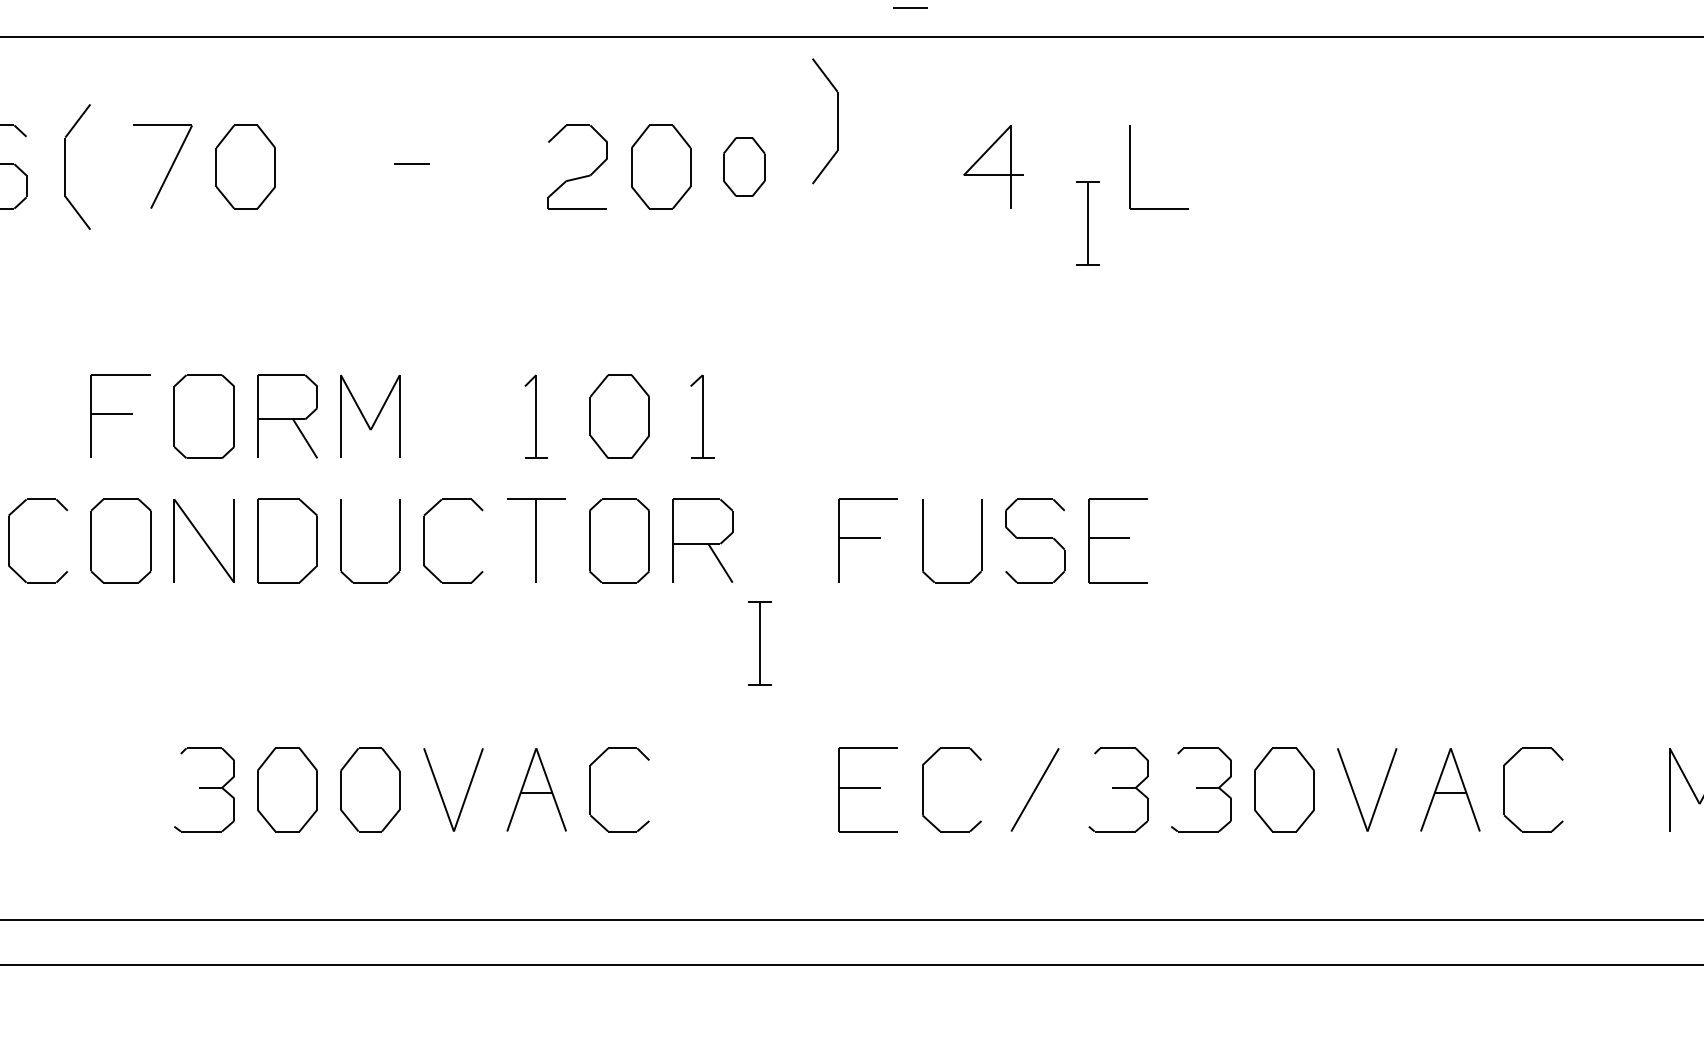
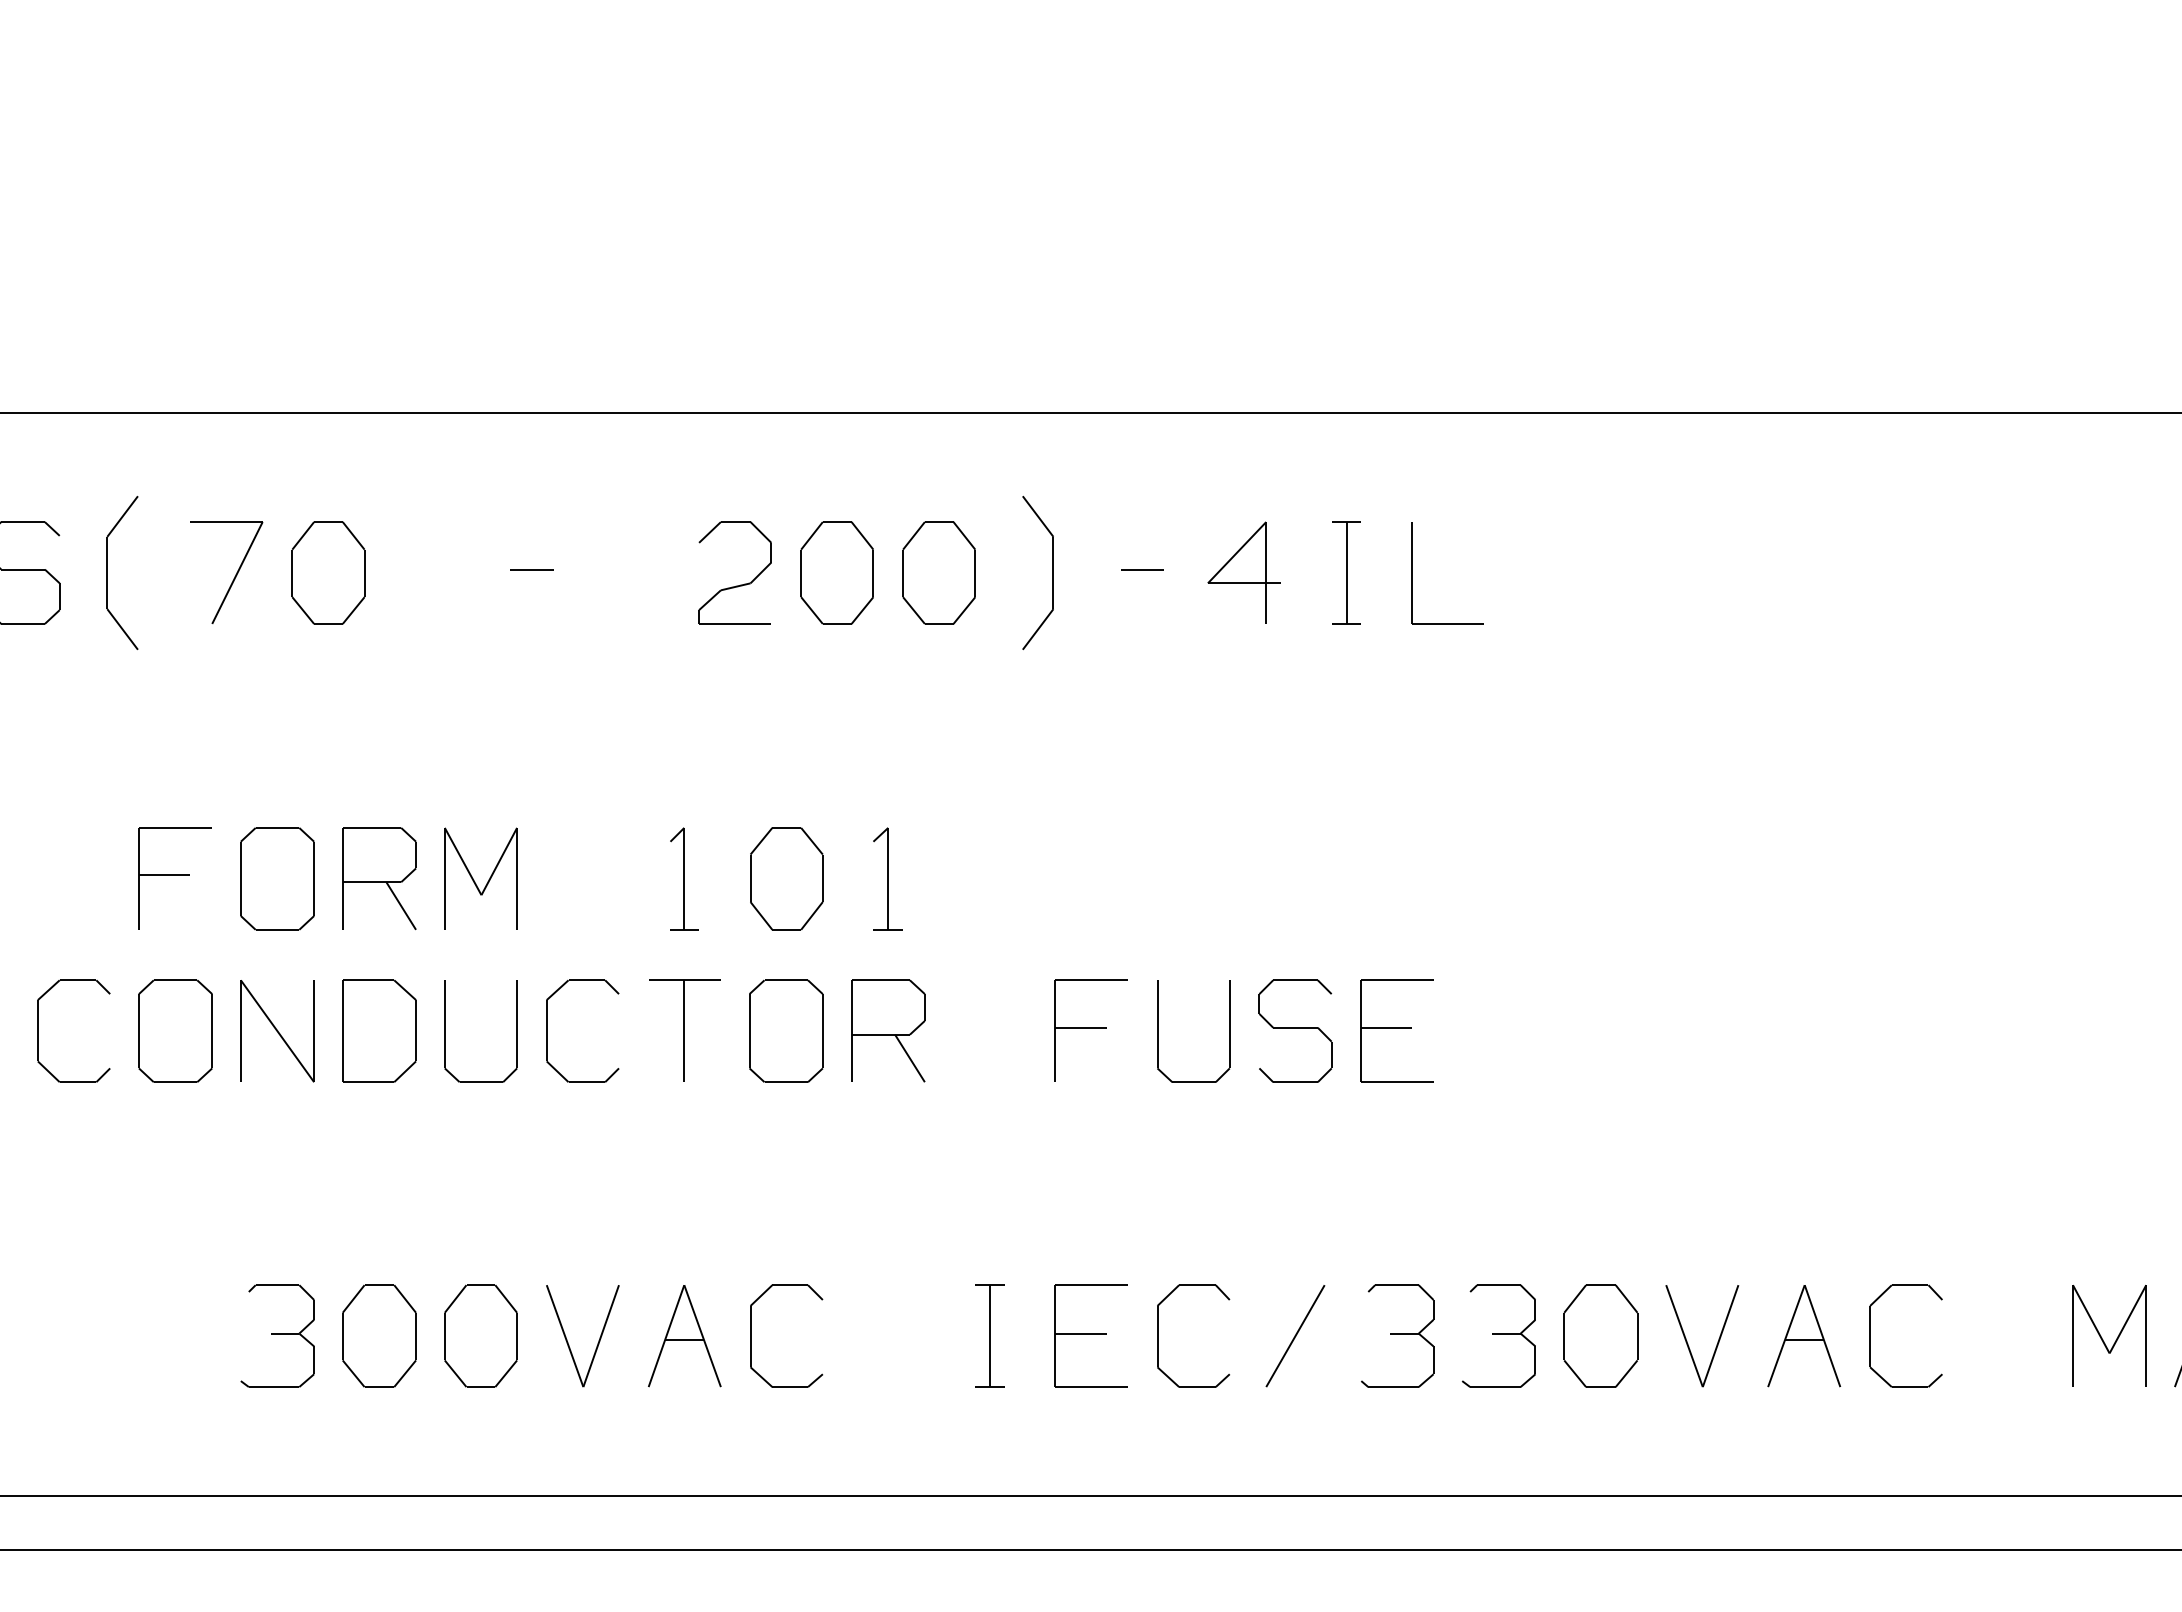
line: (910, 8) -> (1142, 569), moved
part: (836, 121) -> (1052, 573), moved
part: (743, 166) -> (938, 572), size x1.43
part: (1088, 222) -> (1346, 572), moved
part: (759, 643) -> (989, 1335), moved

